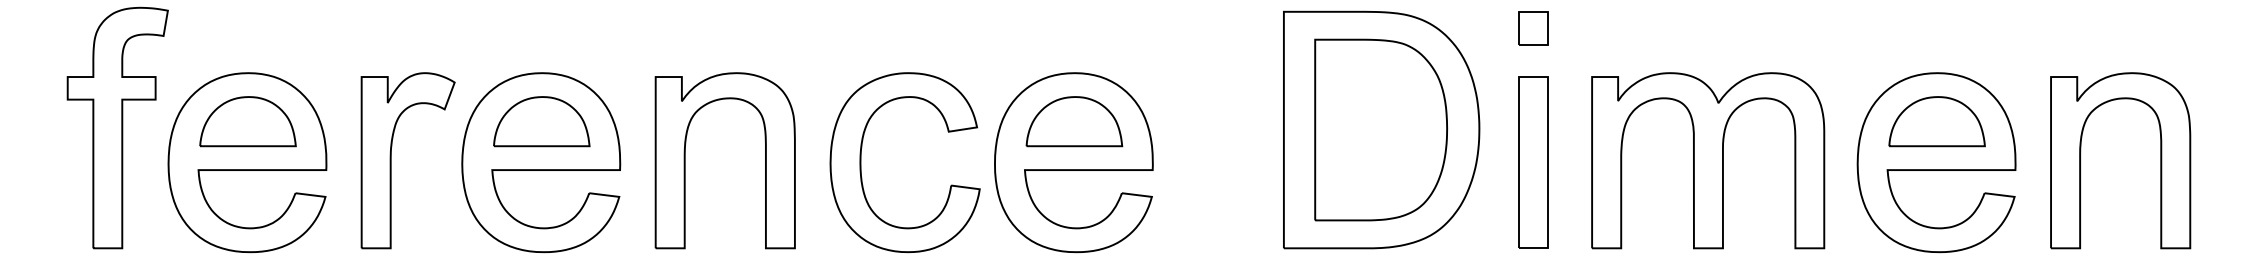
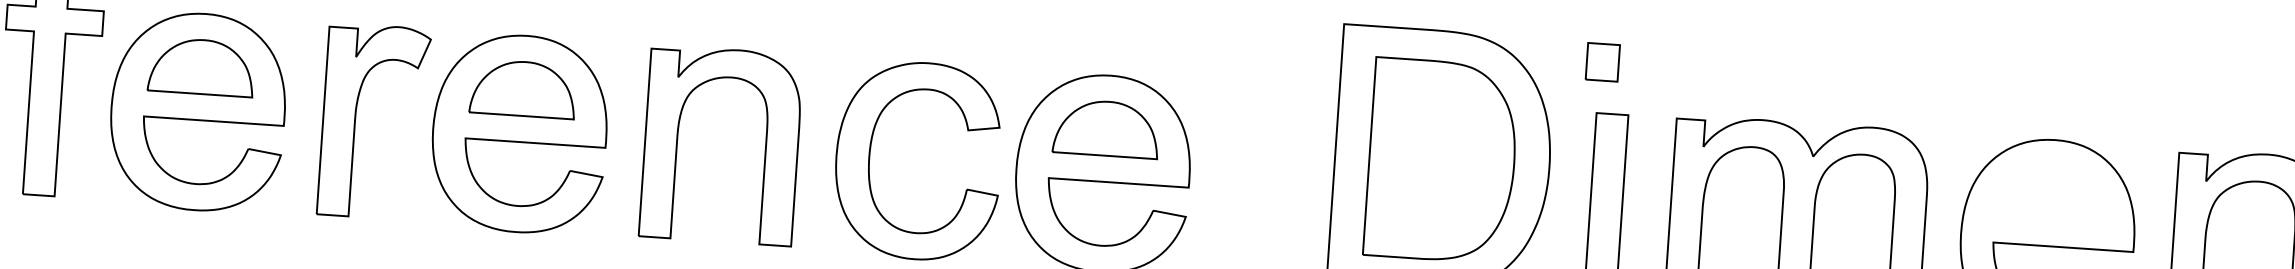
part: (1533, 28) -> (1602, 62), moved
part: (1936, 121) -> (2050, 192), removed

